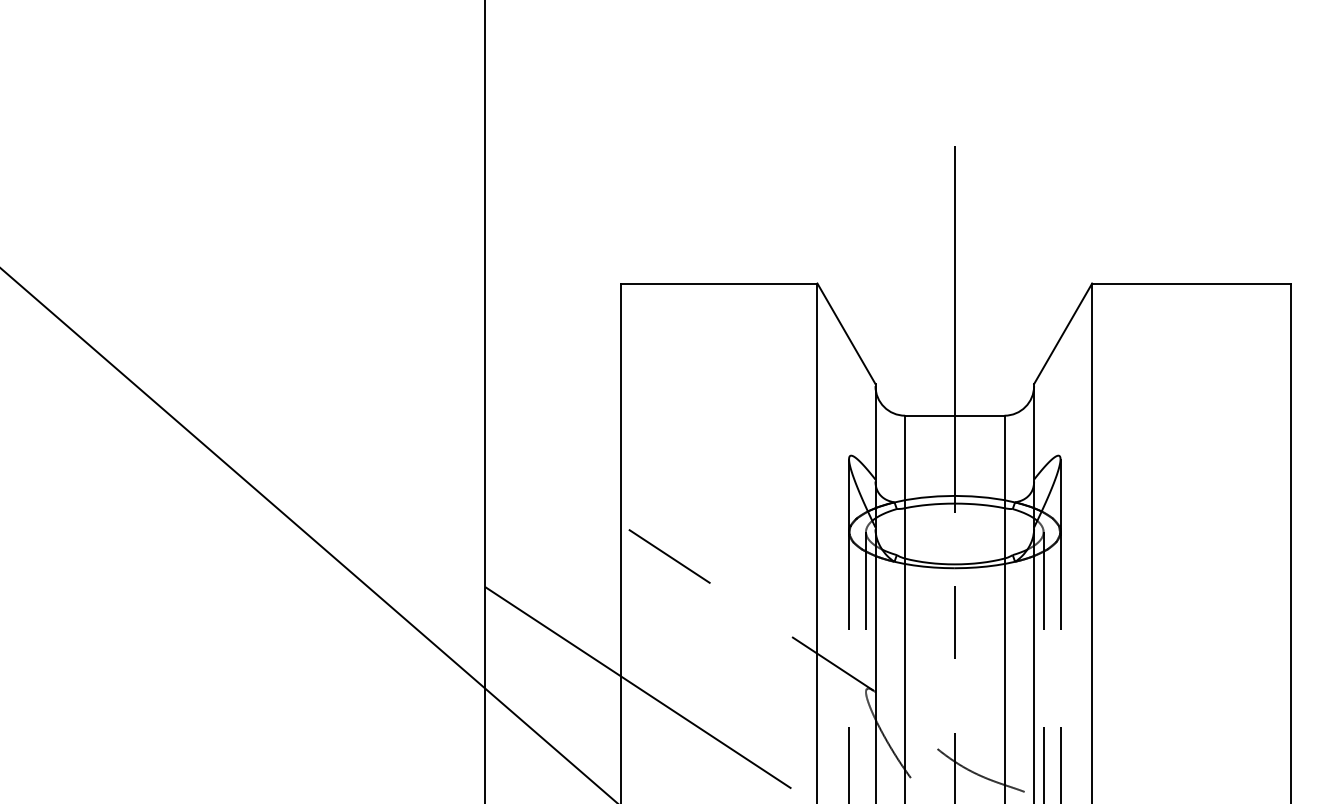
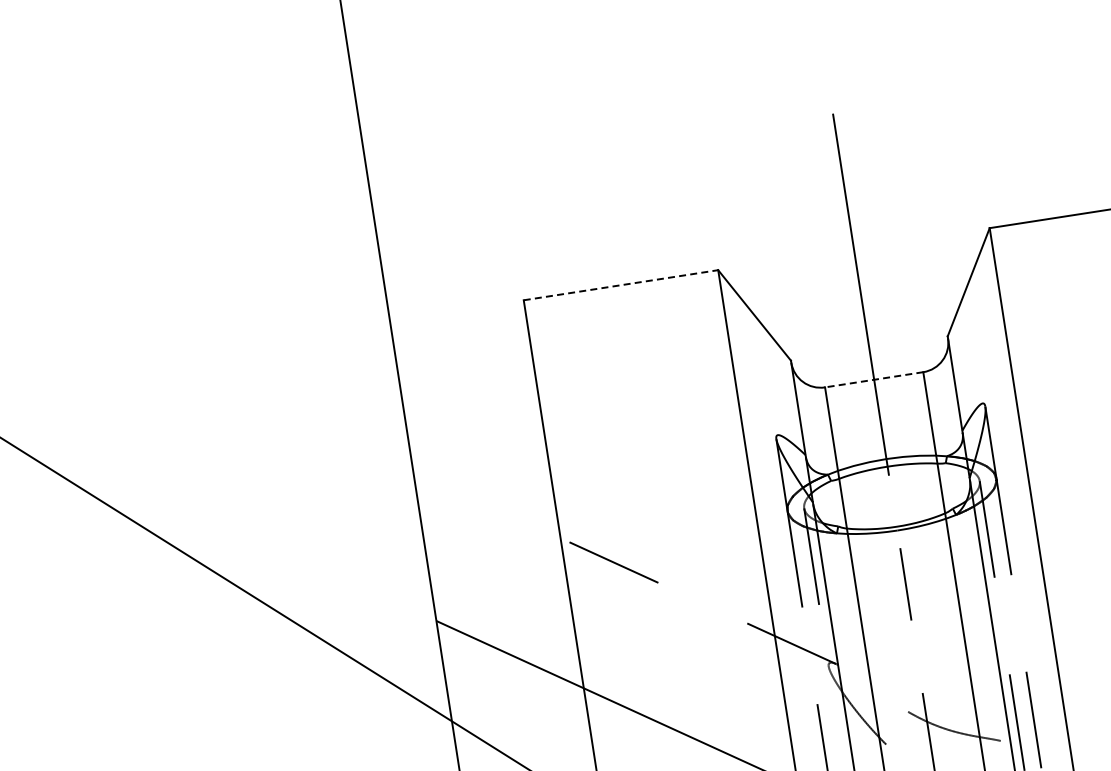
line: (719, 283) -> (621, 285), solid -> dashed
line: (954, 415) -> (873, 379), solid -> dashed

